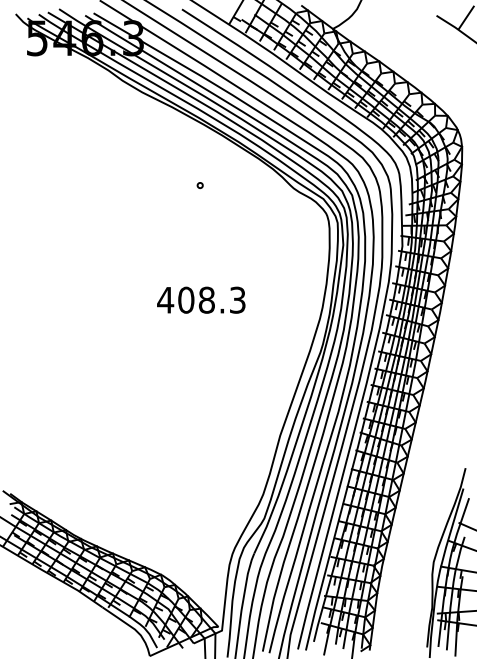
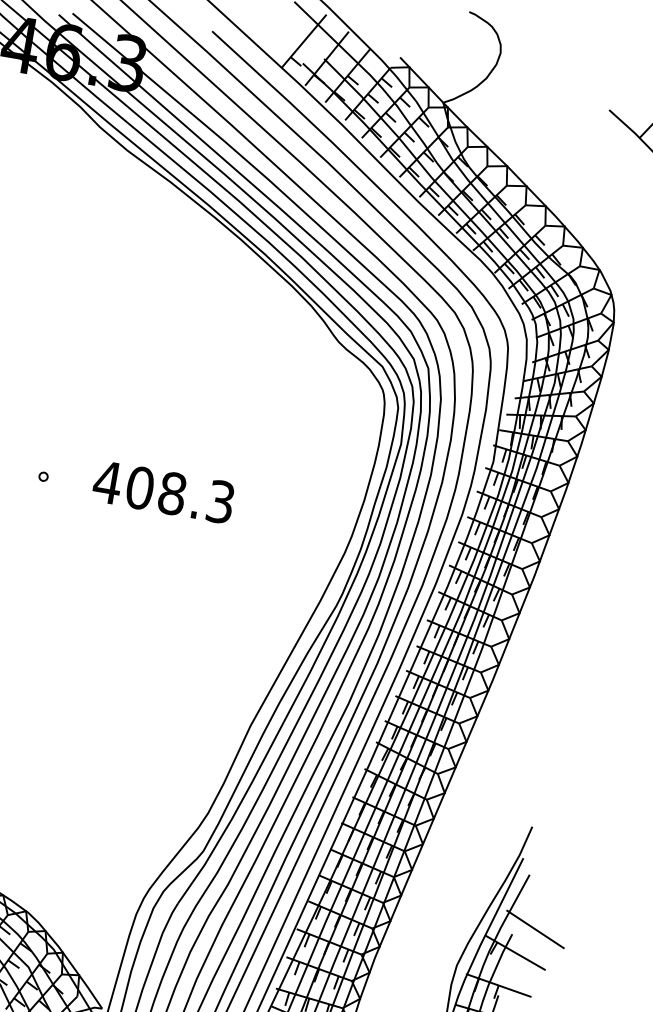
part: (199, 185) -> (42, 476), moved

